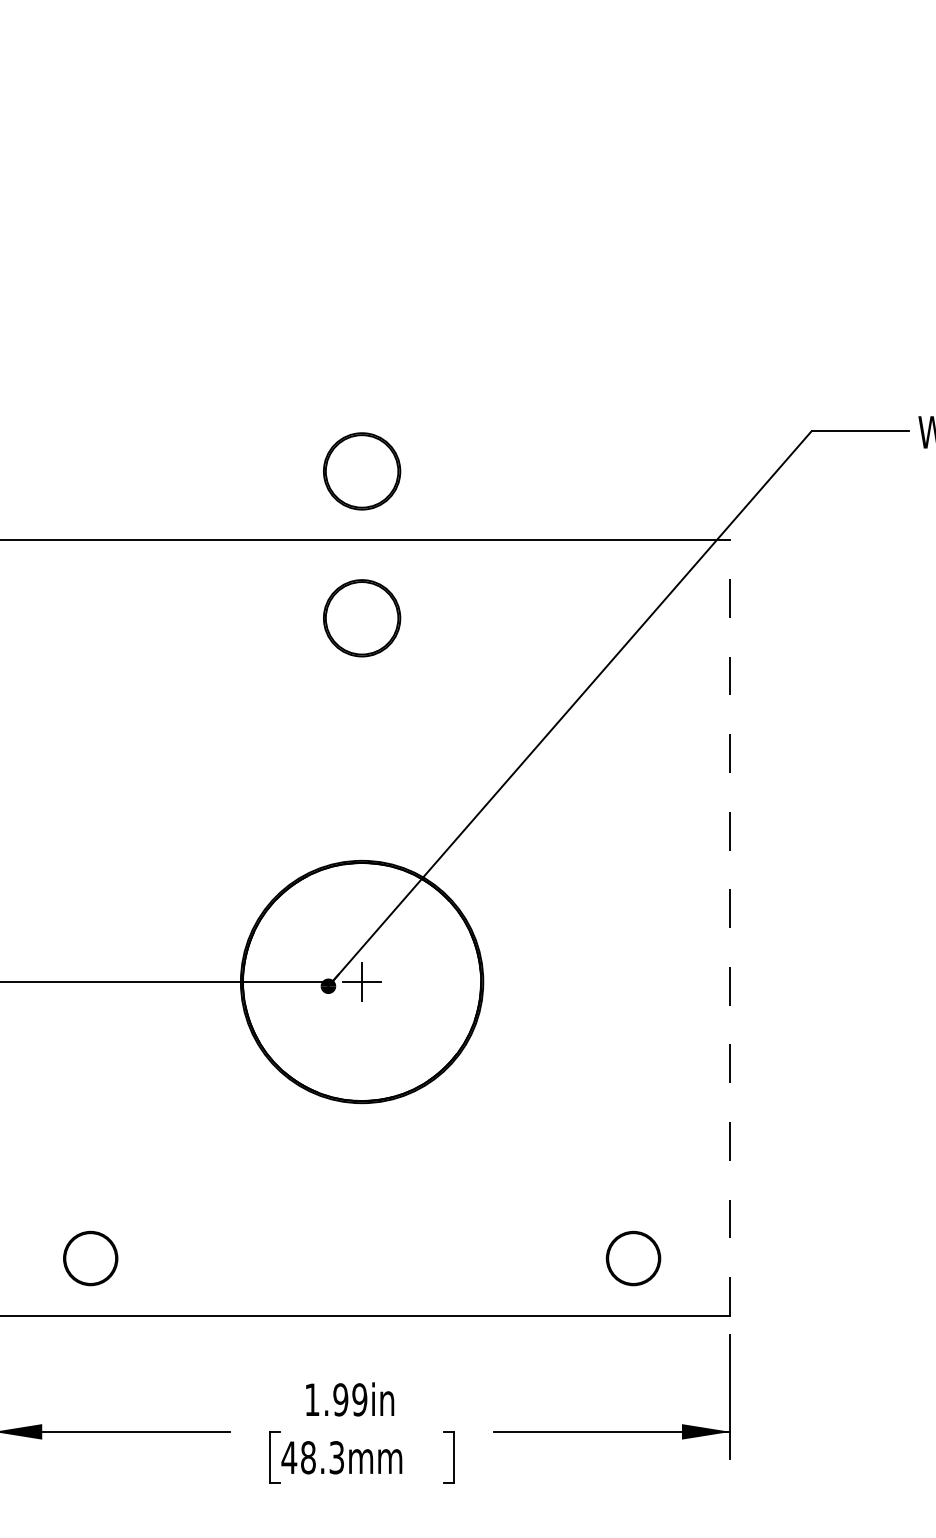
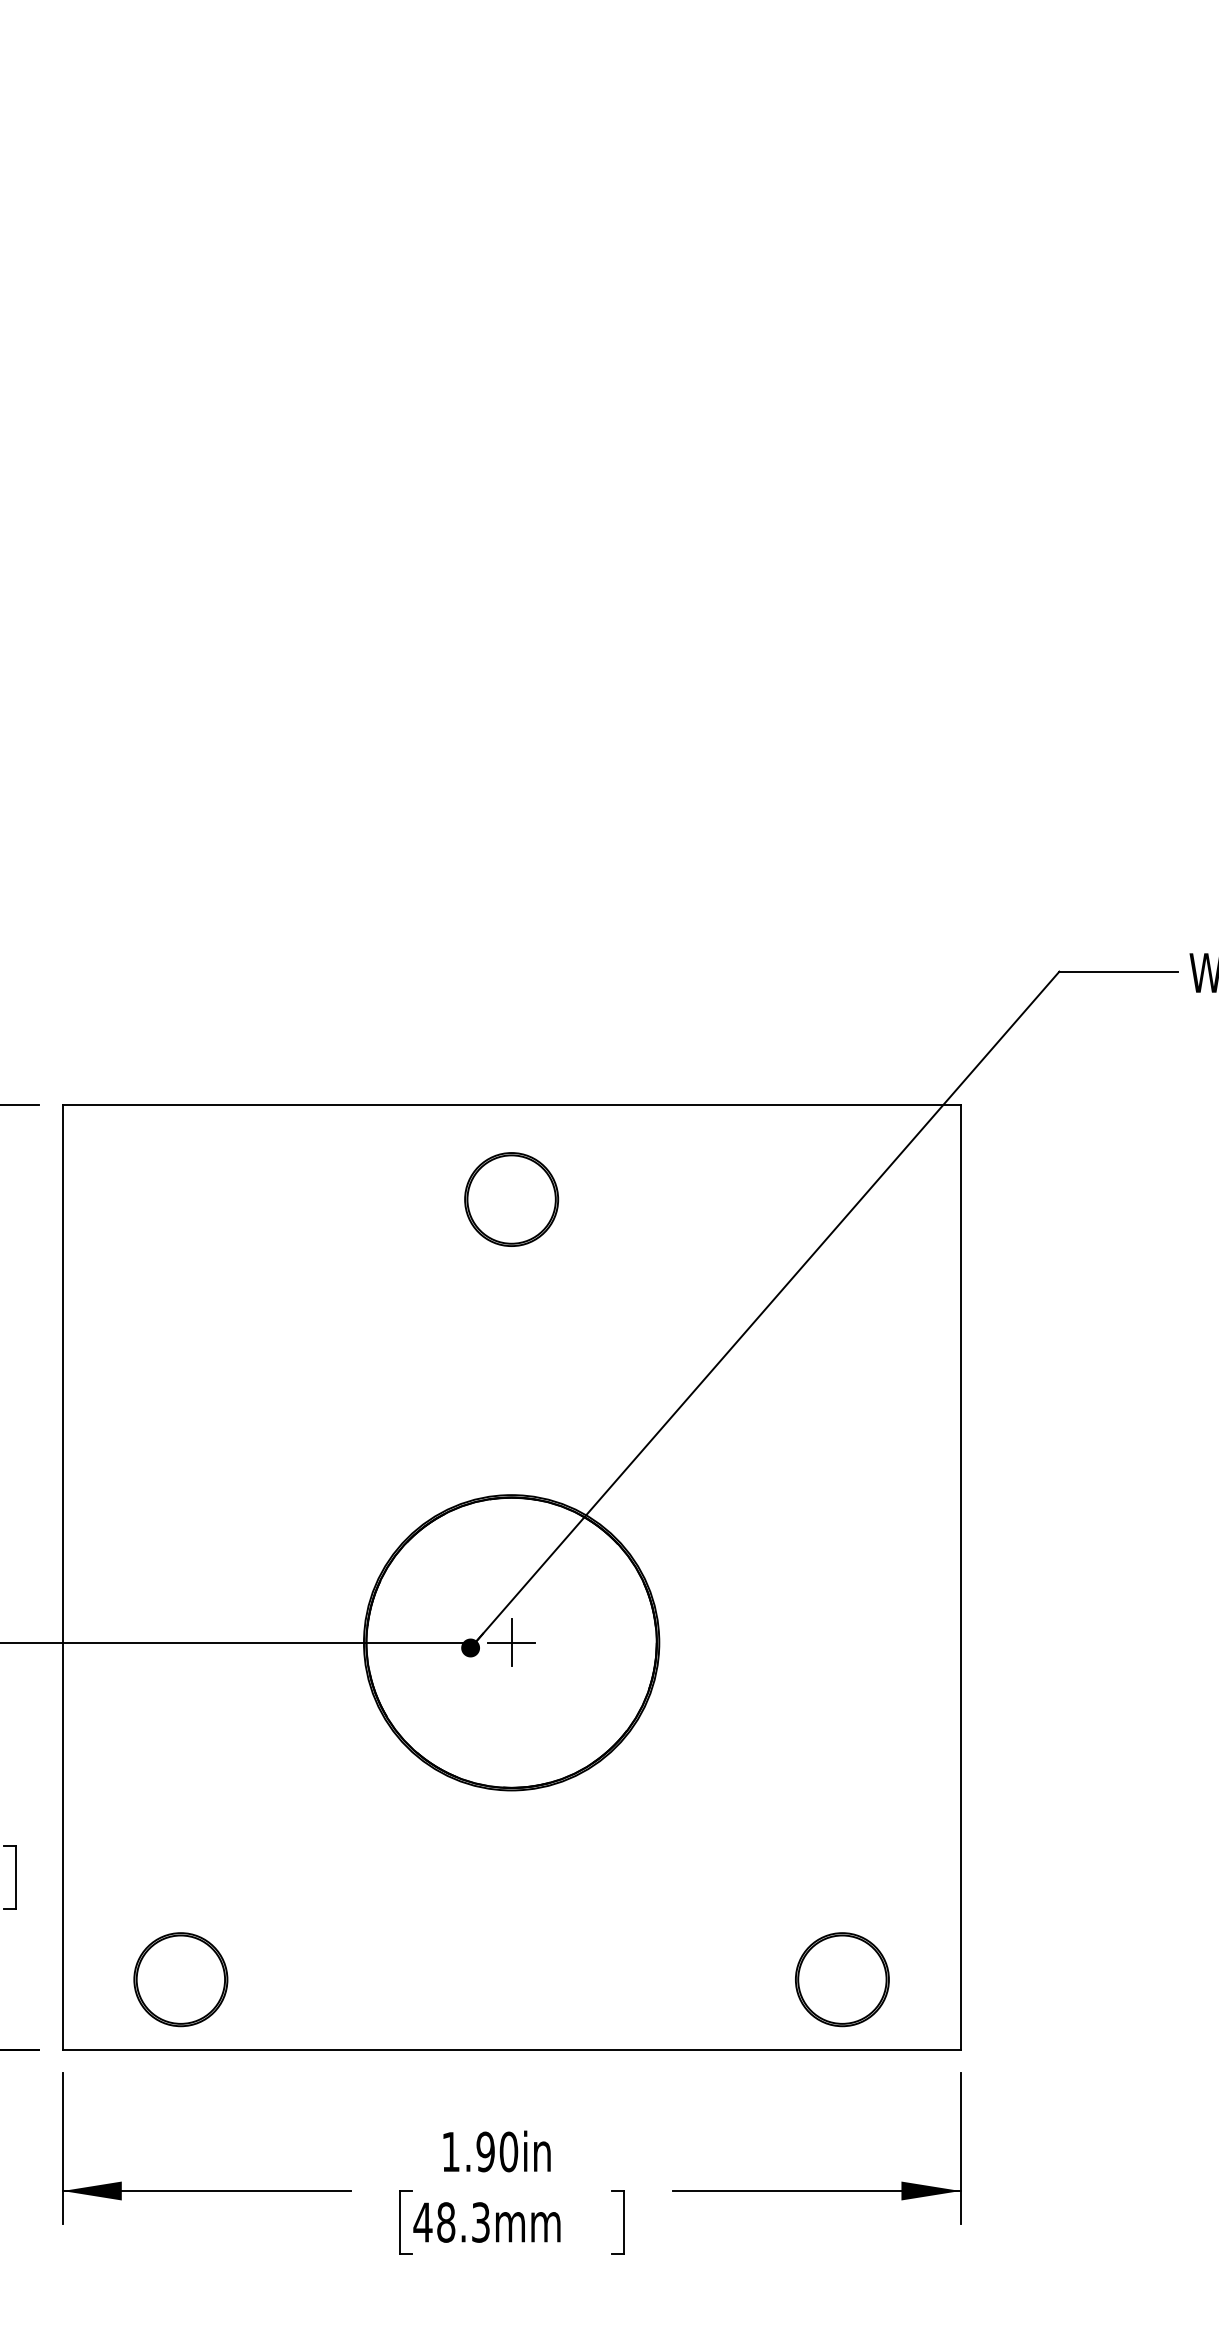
part: (361, 471) -> (511, 1020), removed
line: (730, 928) -> (960, 1577), dashed -> solid
part: (90, 1258) -> (180, 1979), size x1.43
part: (633, 1258) -> (842, 1979), size x1.43
text: (359, 1399) -> (508, 2151), 1.99in -> 1.90in

